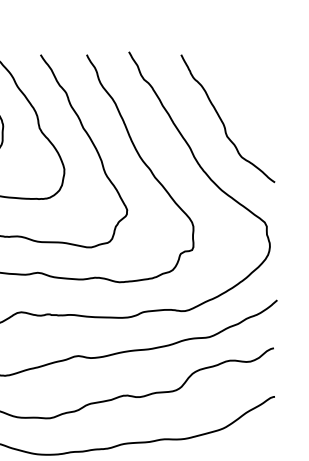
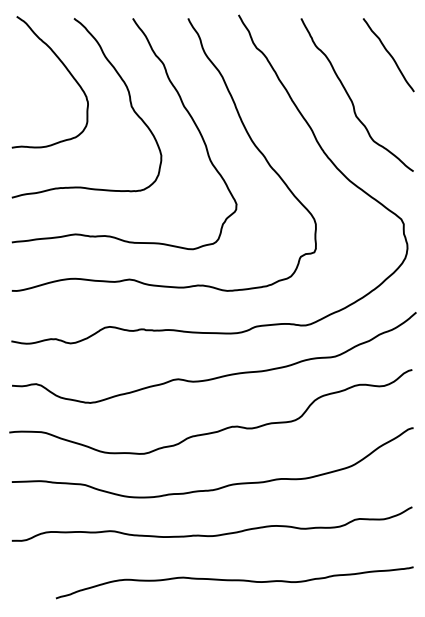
curve: (254, 84) -> (388, 54), added

